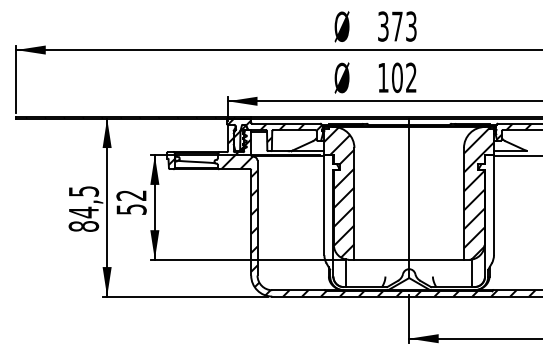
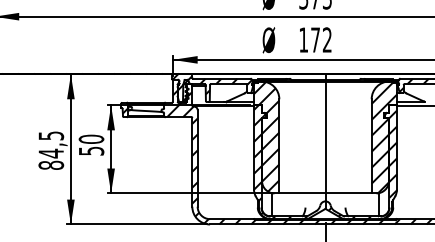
text: (397, 77) -> (315, 39), 102 -> 172
text: (131, 195) -> (91, 139), 52 -> 50
hatch: (408, 222) -> (324, 162), added

